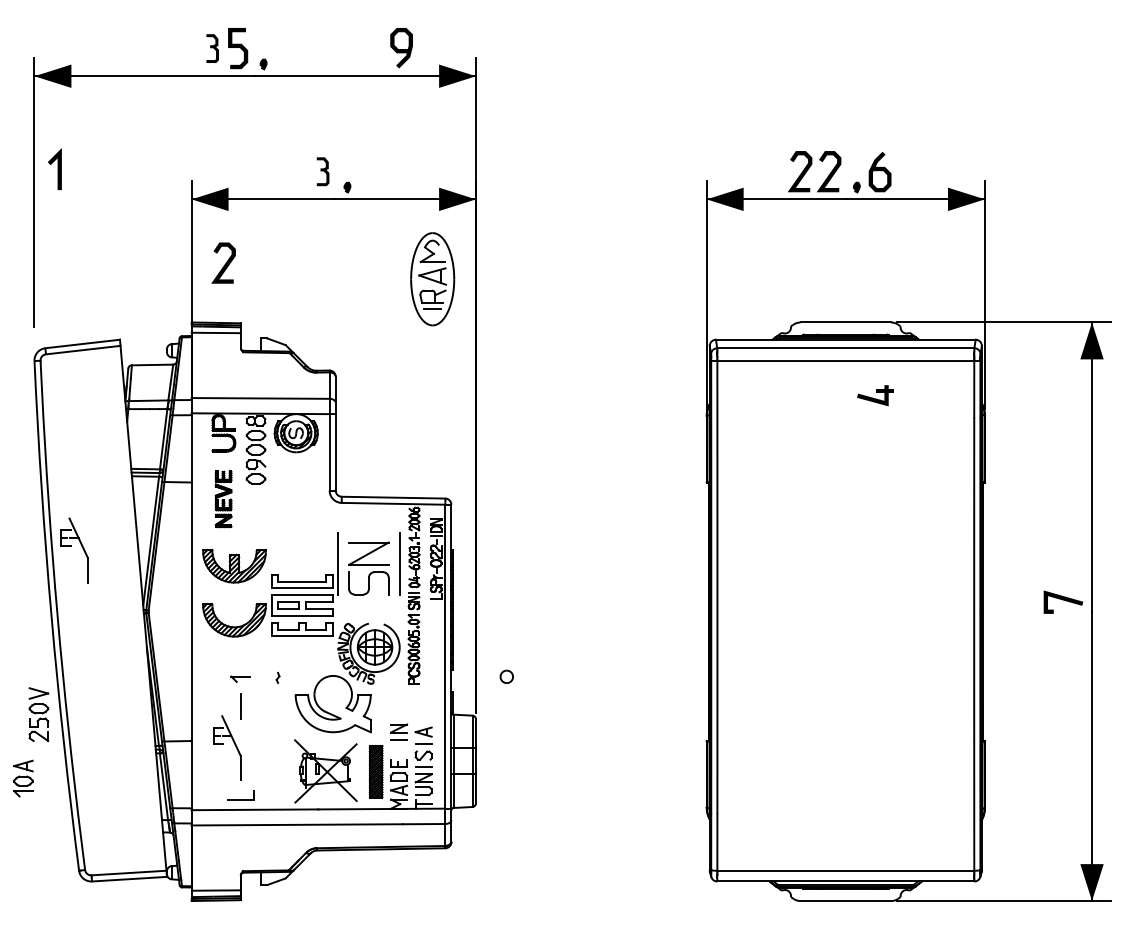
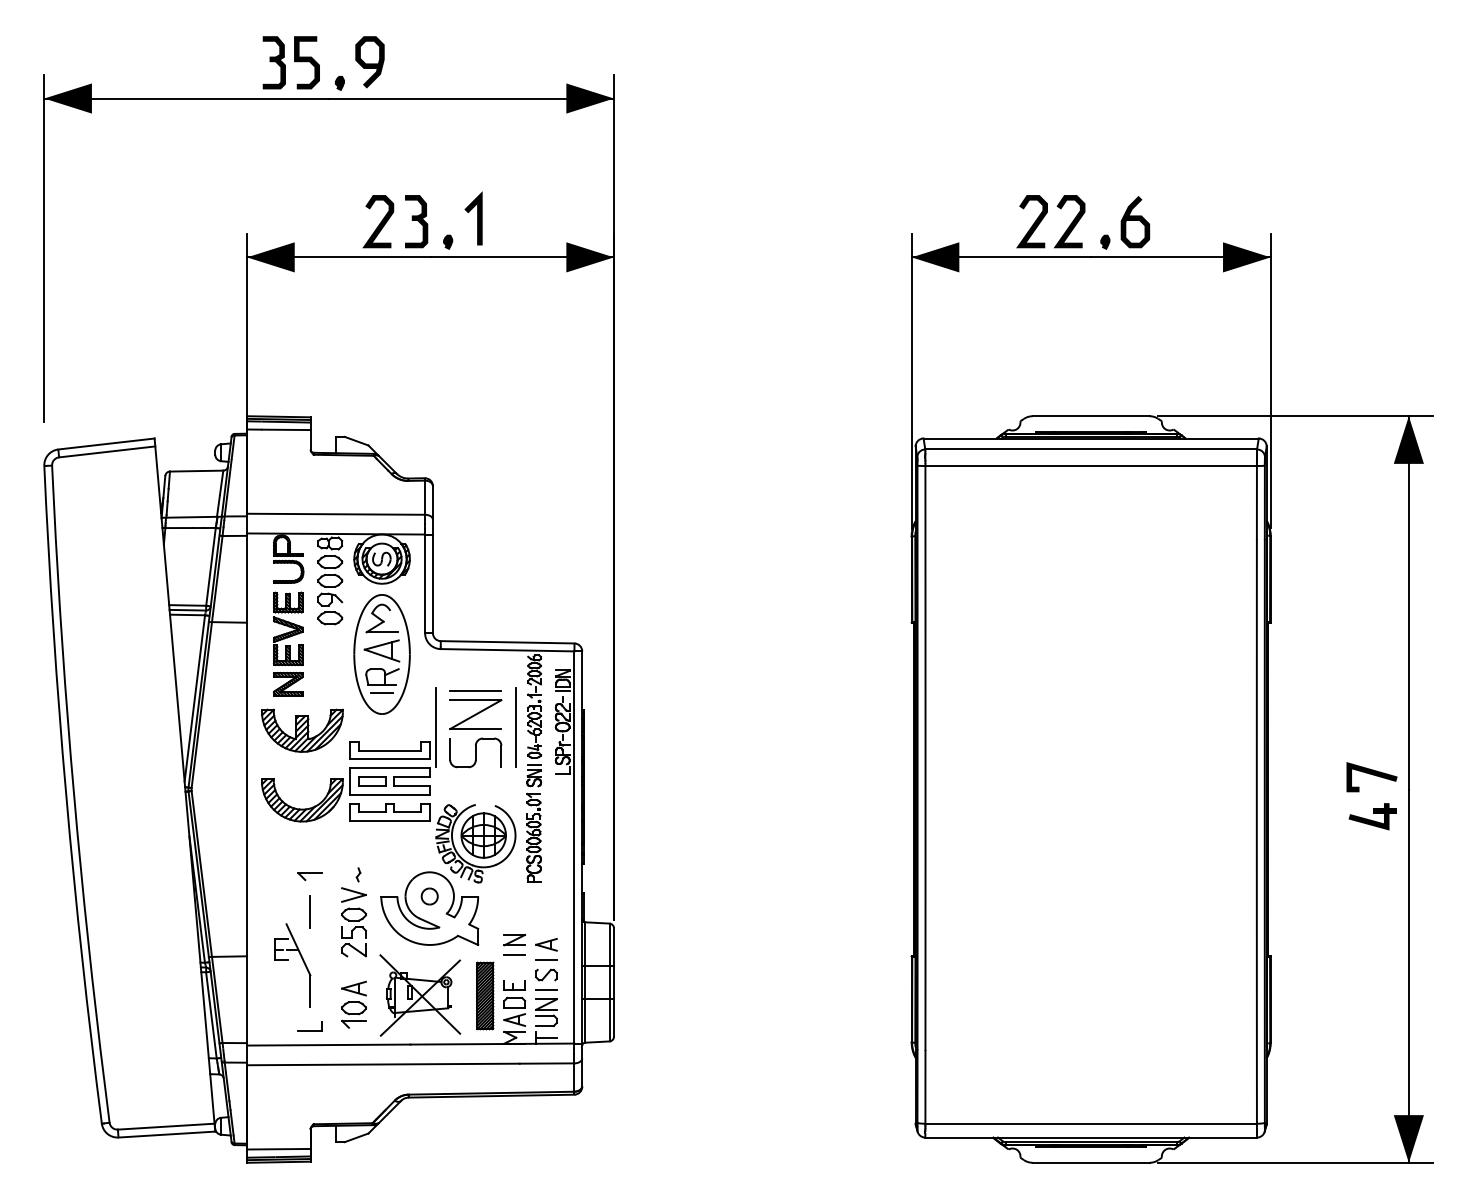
part: (212, 48) -> (273, 62), size x1.43
curve: (401, 49) -> (369, 63), moved
line: (57, 169) -> (477, 218), moved
part: (322, 171) -> (416, 221), size x1.43
curve: (225, 263) -> (380, 222), moved
part: (432, 279) -> (381, 654), moved
part: (875, 395) -> (1372, 816), moved
part: (223, 498) -> (288, 643), size x1.43
line: (368, 535) -> (475, 690), added
part: (71, 546) -> (91, 705), removed
part: (506, 676) -> (429, 896), moved
part: (38, 714) -> (353, 922), moved
part: (23, 778) -> (353, 1004), moved
part: (240, 795) -> (309, 1026), size x0.71

